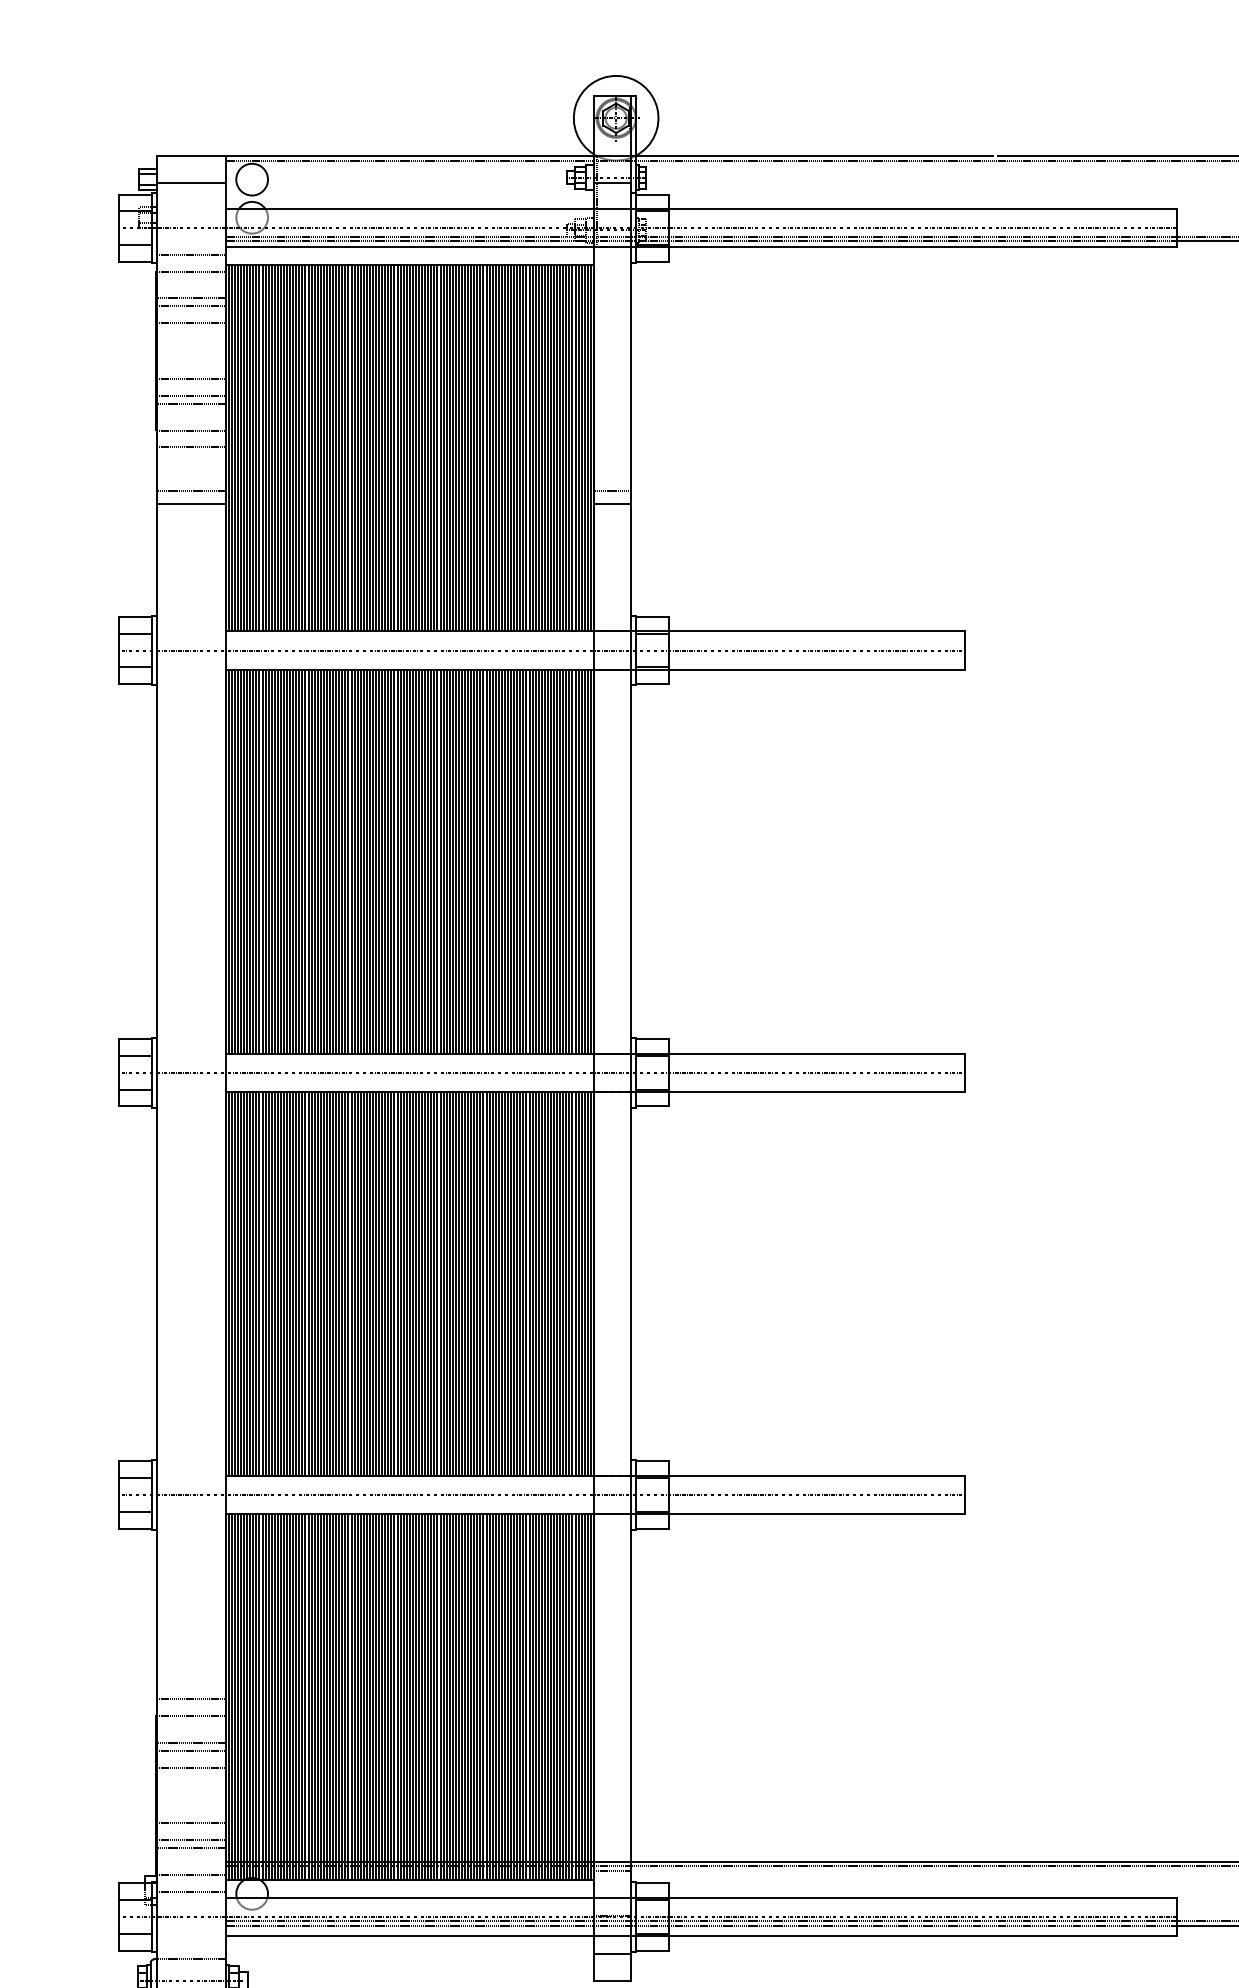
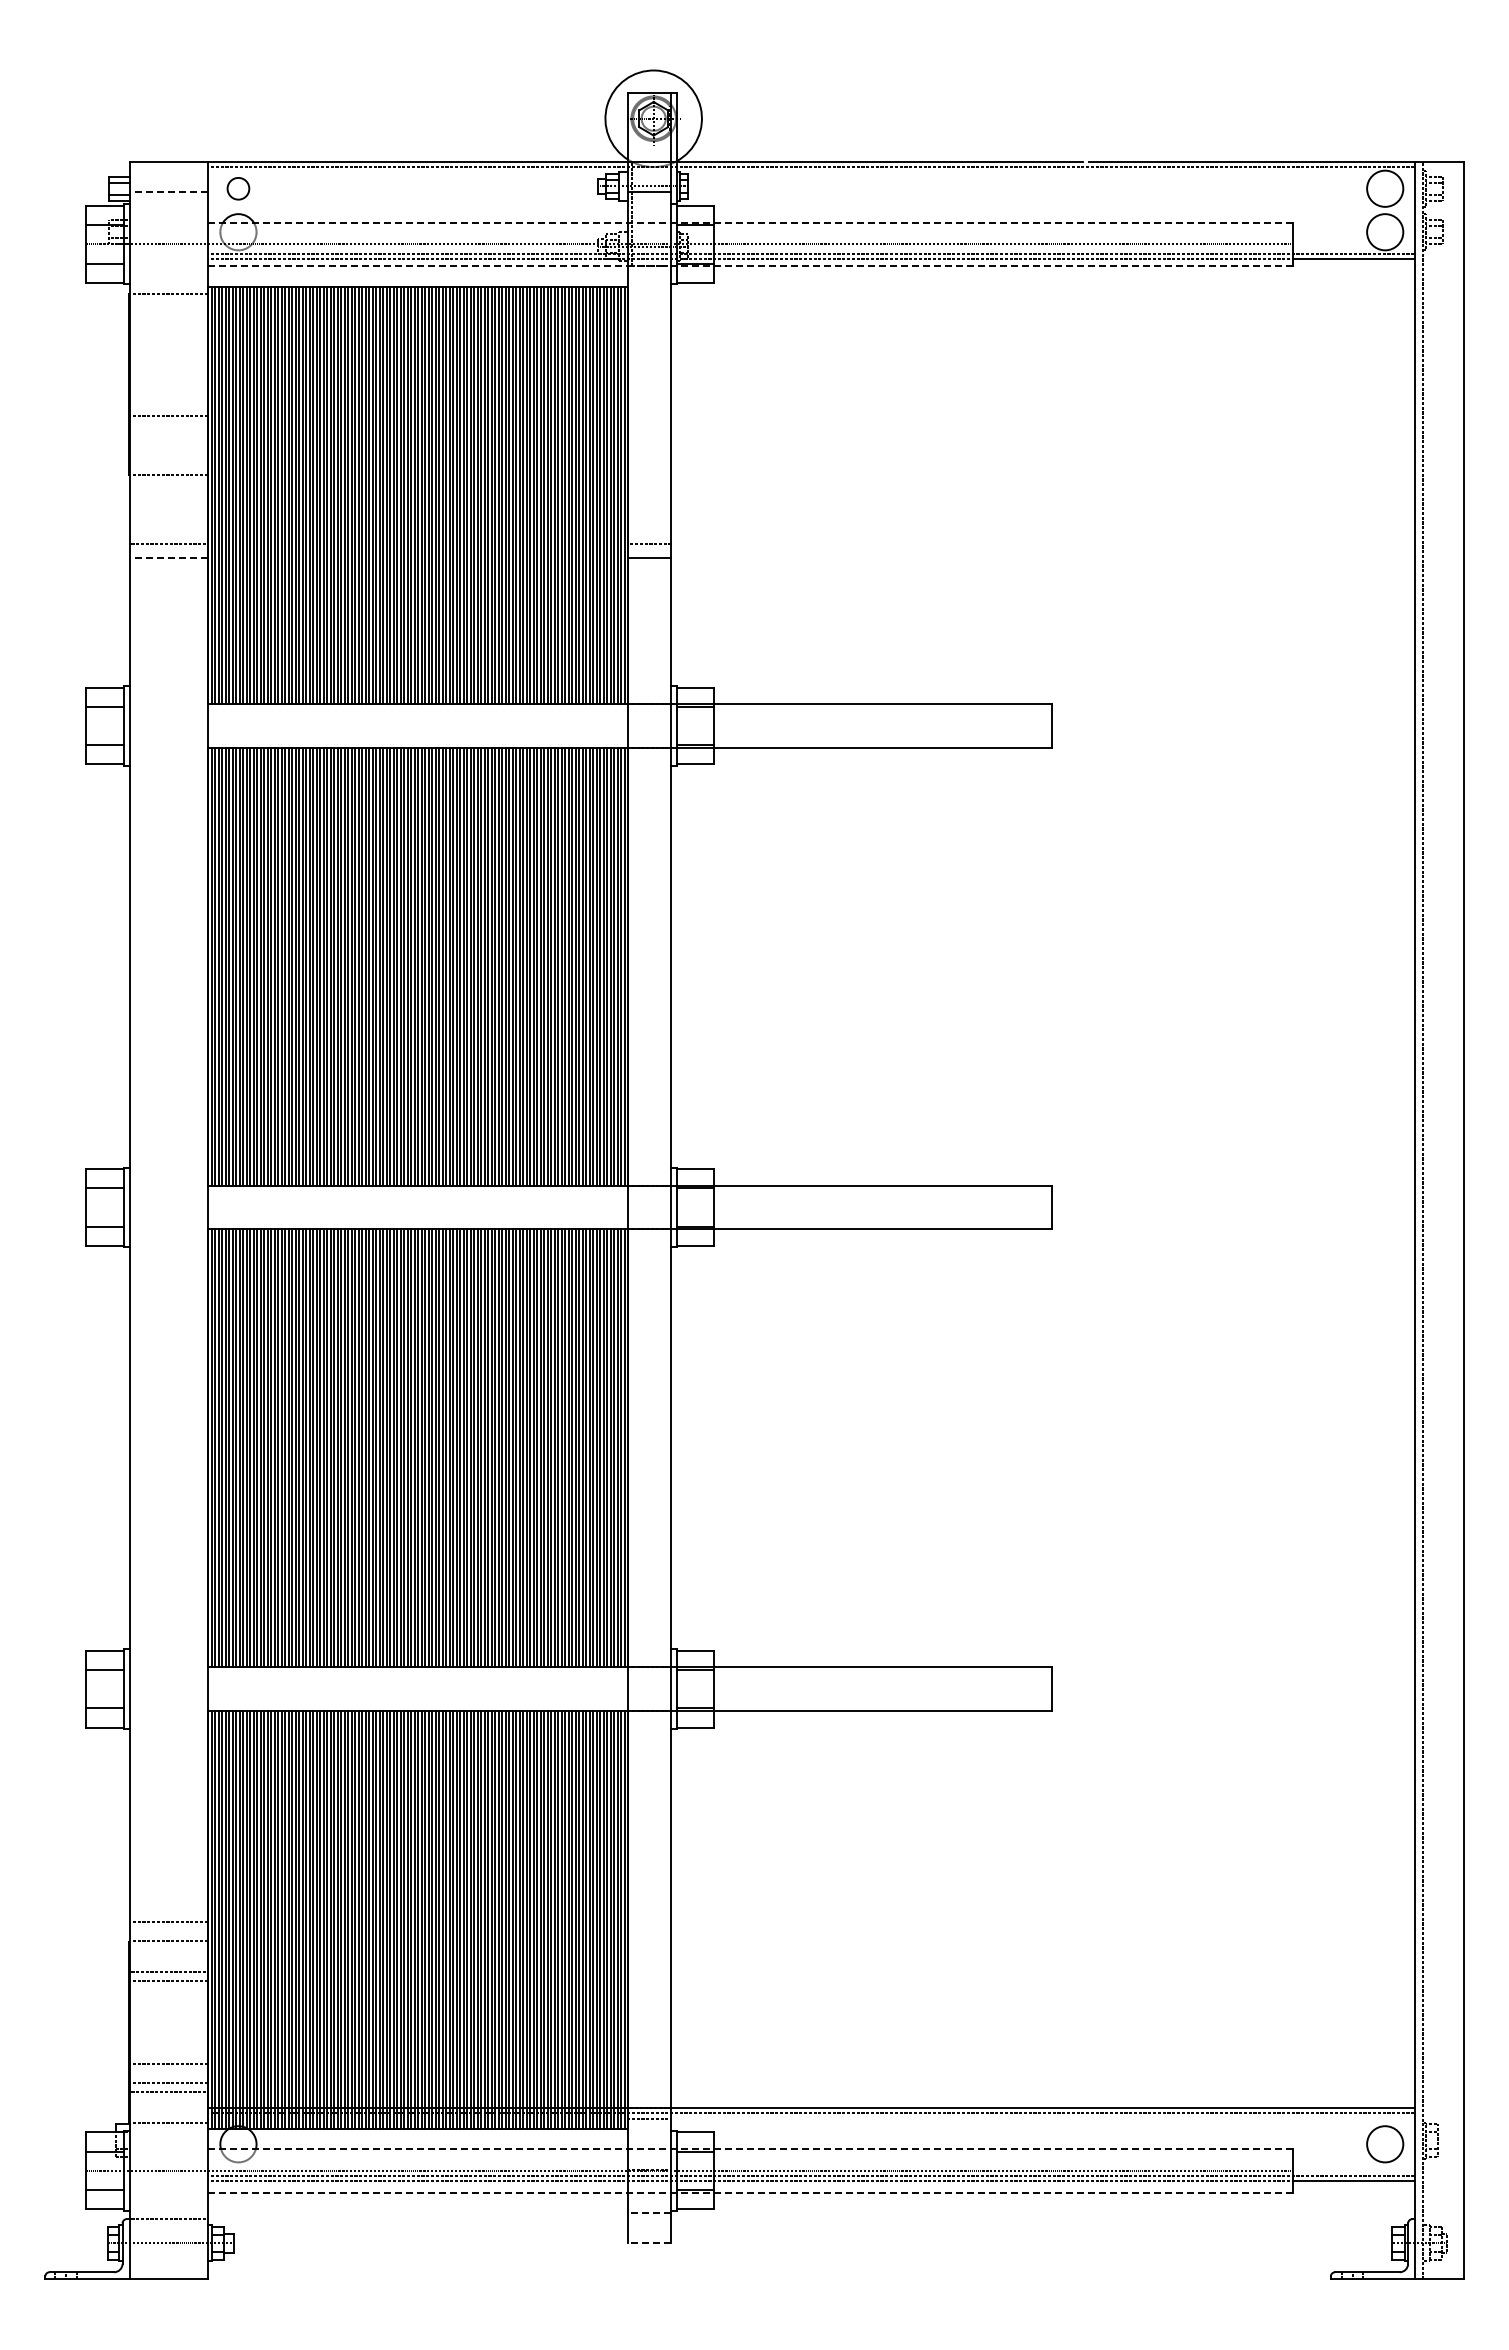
circle: (252, 179) -> (238, 188), size x0.6
line: (190, 182) -> (168, 192), solid -> dashed
line: (701, 209) -> (750, 222), solid -> dashed
line: (701, 247) -> (750, 266), solid -> dashed
line: (190, 254) -> (168, 274), removed
line: (190, 297) -> (168, 323), removed
line: (190, 306) -> (168, 333), removed
line: (190, 323) -> (168, 352), removed
line: (190, 395) -> (168, 435), removed
line: (190, 403) -> (168, 444), removed
line: (190, 447) -> (168, 494), removed
line: (190, 503) -> (168, 558), solid -> dashed
line: (542, 650) -> (569, 725), removed
line: (542, 1072) -> (569, 1207), removed
line: (542, 1495) -> (569, 1689), removed
line: (190, 1767) -> (168, 2000), removed
line: (190, 1892) -> (168, 2142), removed
line: (701, 1898) -> (750, 2149), solid -> dashed
line: (701, 1936) -> (750, 2192), solid -> dashed
line: (611, 1954) -> (648, 2213), solid -> dashed
line: (611, 1980) -> (648, 2243), solid -> dashed

